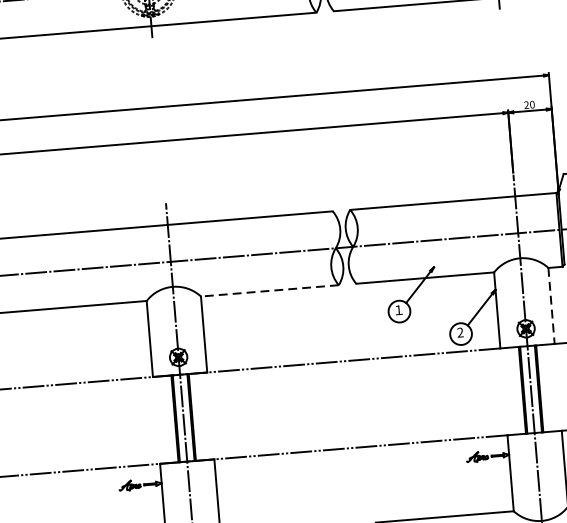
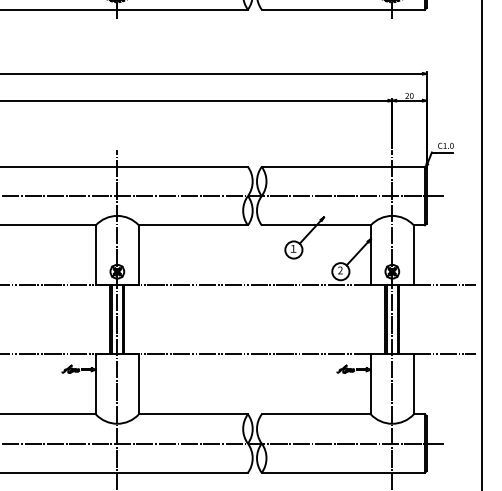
line: (270, 291) -> (193, 225), dashed -> solid
line: (551, 306) -> (413, 255), dashed -> solid

